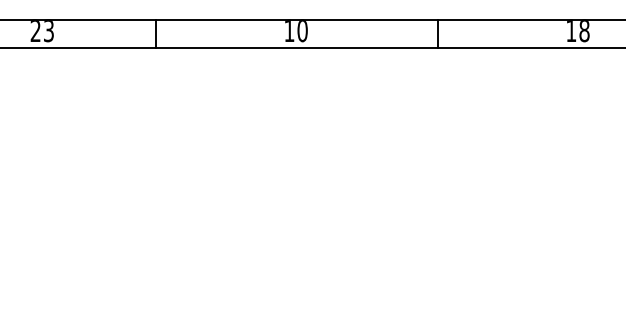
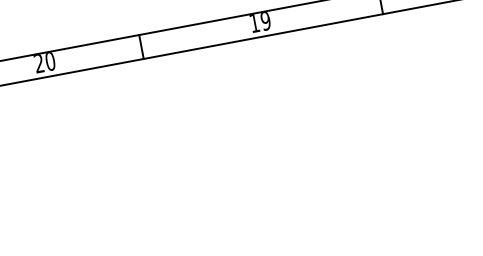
text: (48, 31) -> (50, 61), 23 -> 20
text: (302, 31) -> (265, 21), 10 -> 19

